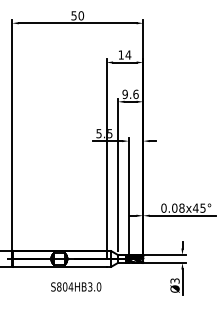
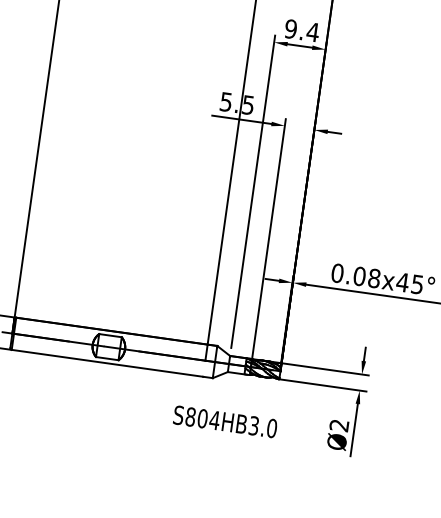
text: (135, 93) -> (312, 30), 9.6 -> 9.4
text: (175, 280) -> (340, 424), Ø3 -> Ø2
text: (76, 286) -> (226, 421), moved

